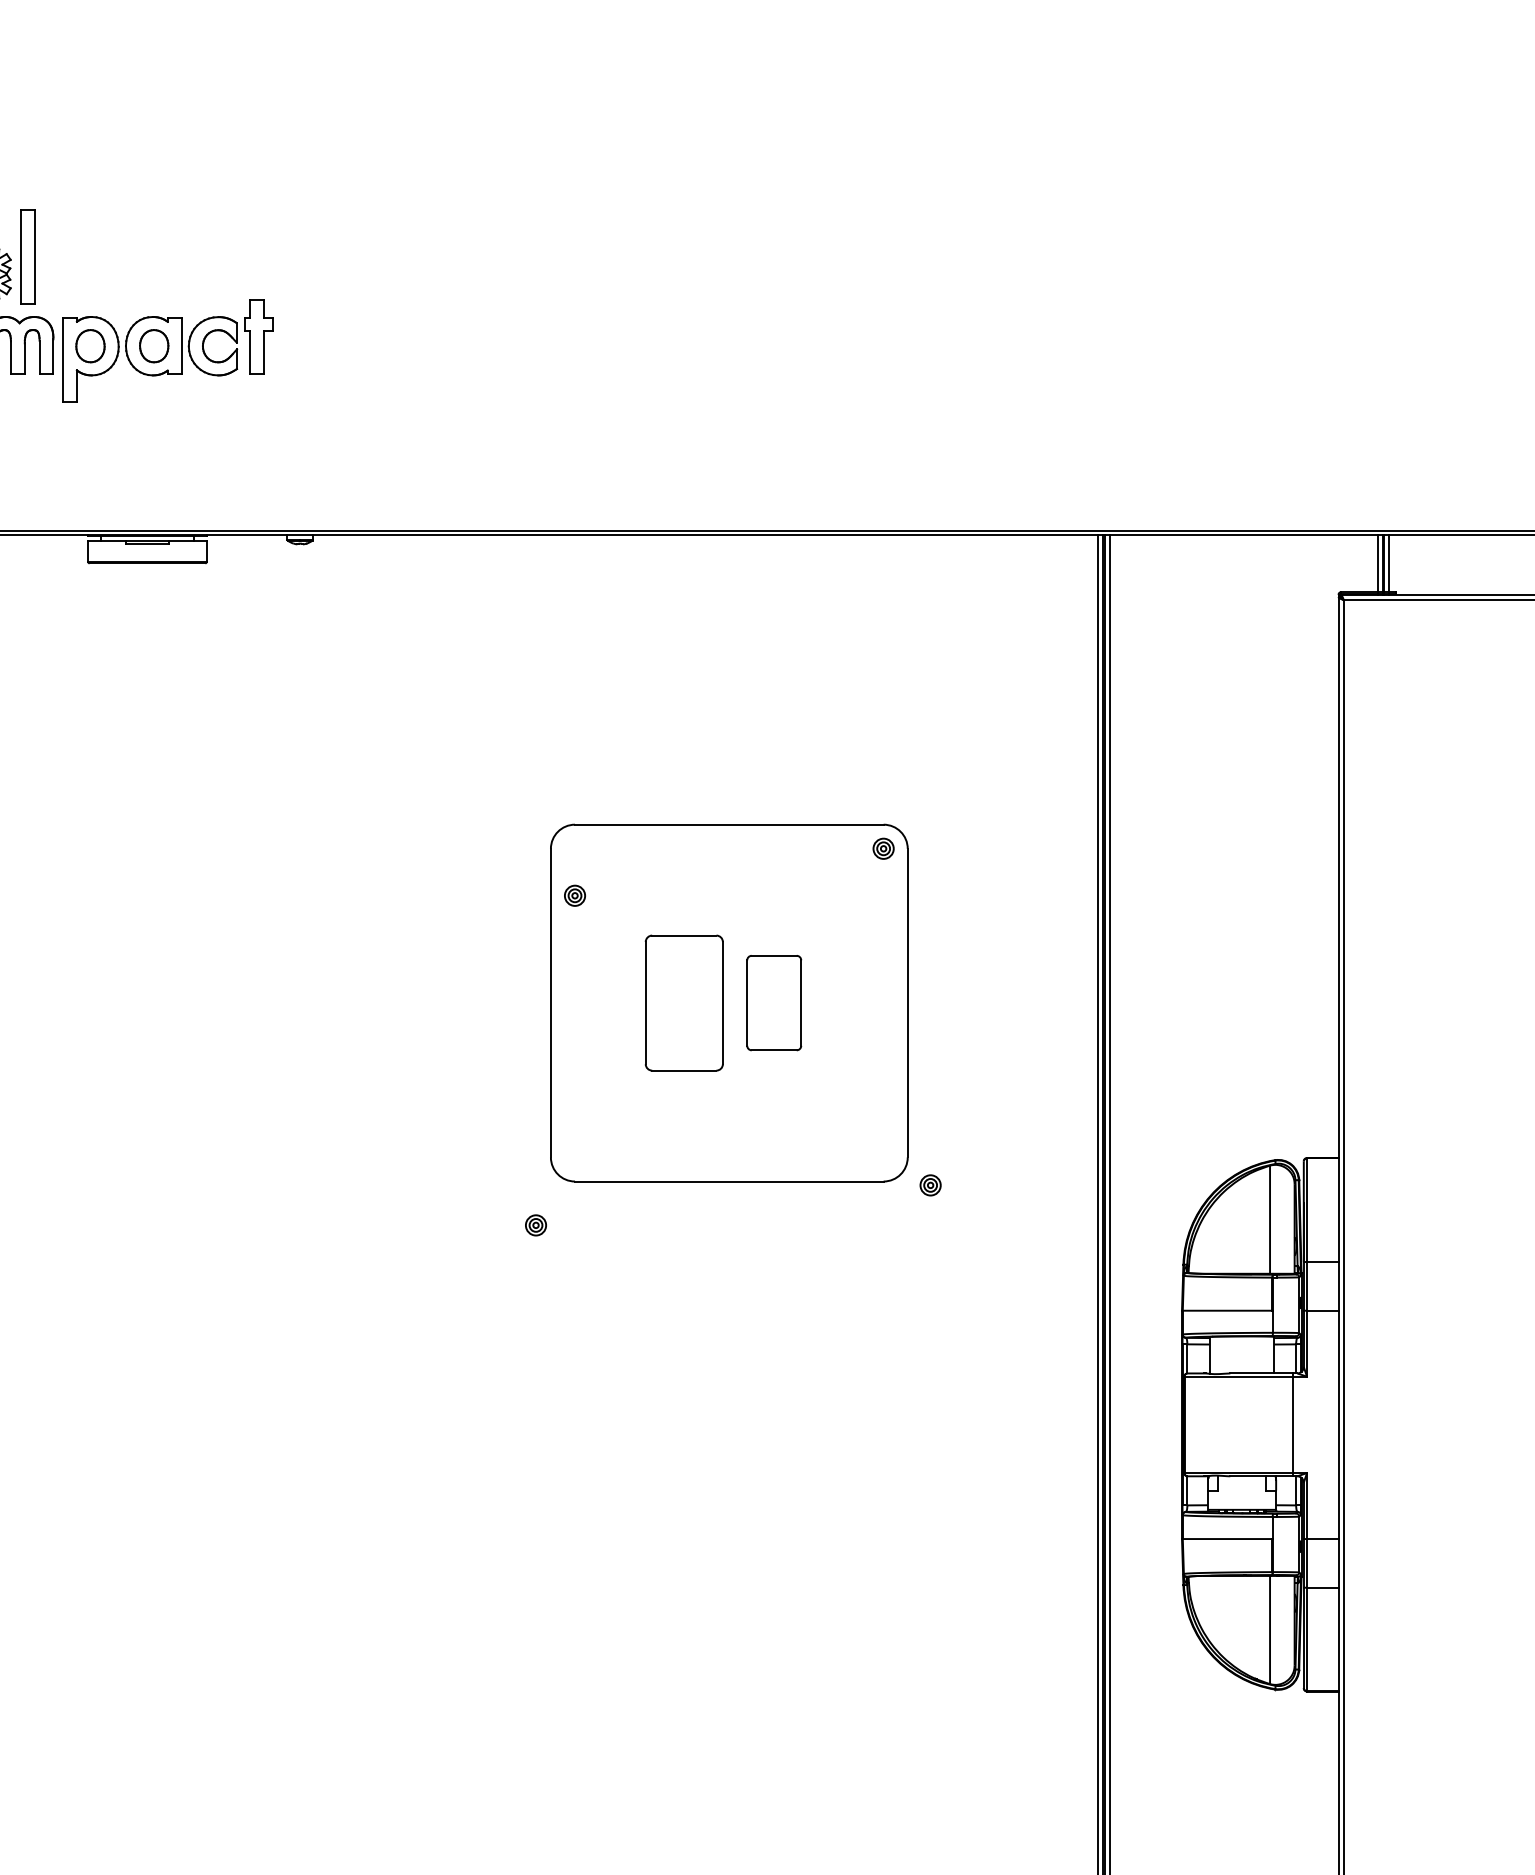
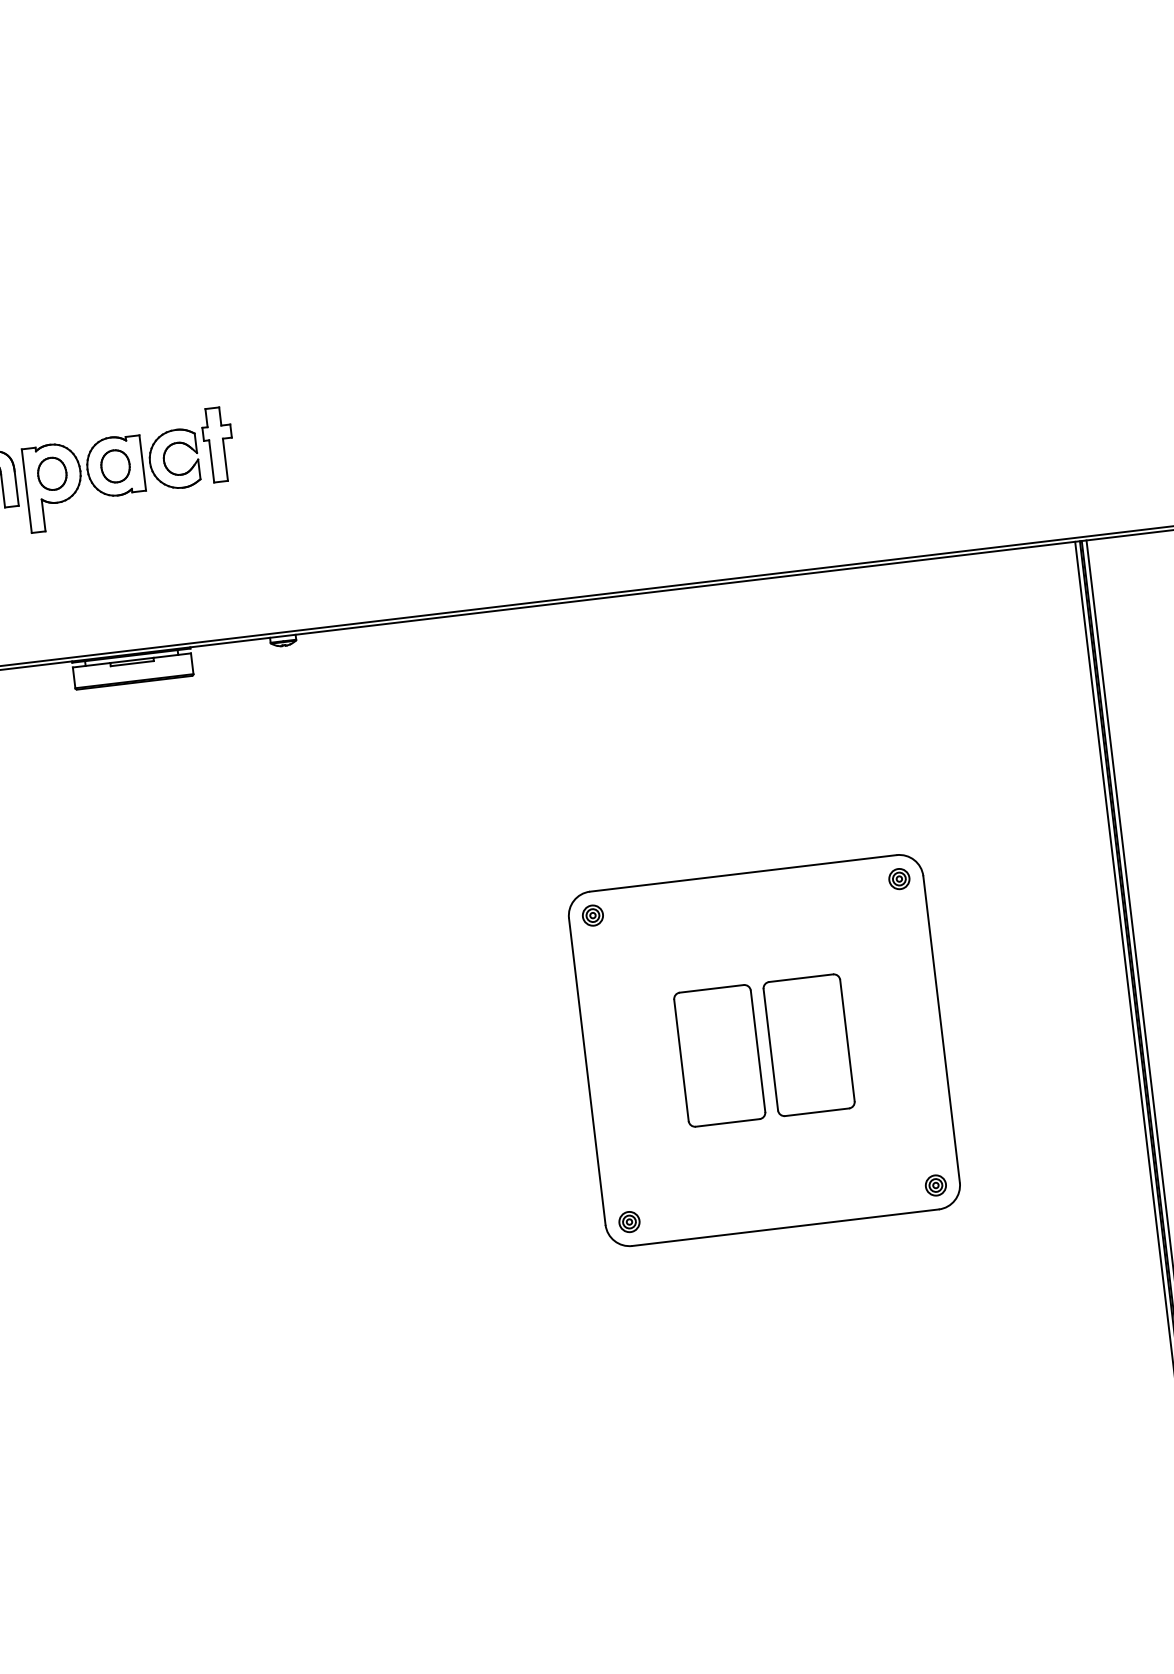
part: (574, 895) -> (592, 915), moved
part: (773, 1002) -> (808, 1044), size x1.43
part: (930, 1185) -> (935, 1185), moved
part: (535, 1225) -> (628, 1222), moved

